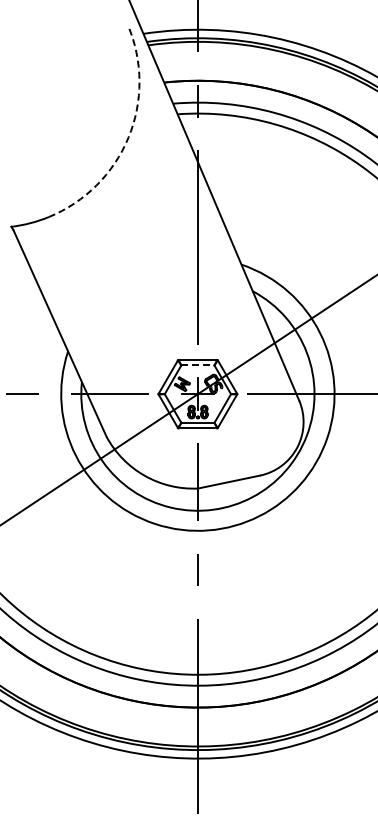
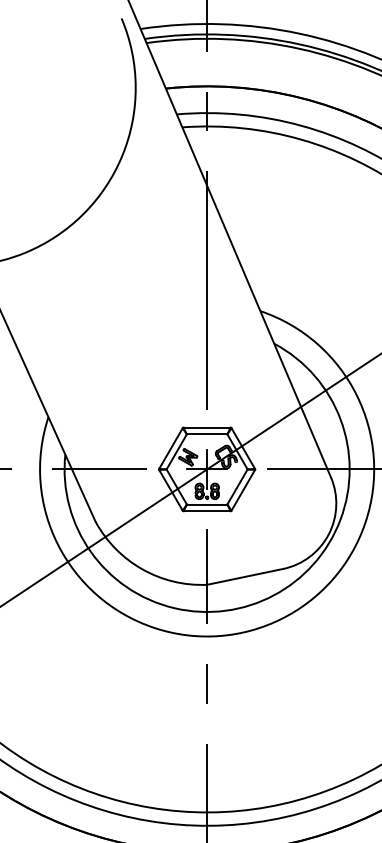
arc: (128, 137) -> (122, 155), dashed -> solid
line: (197, 365) -> (206, 434), dashed -> solid

